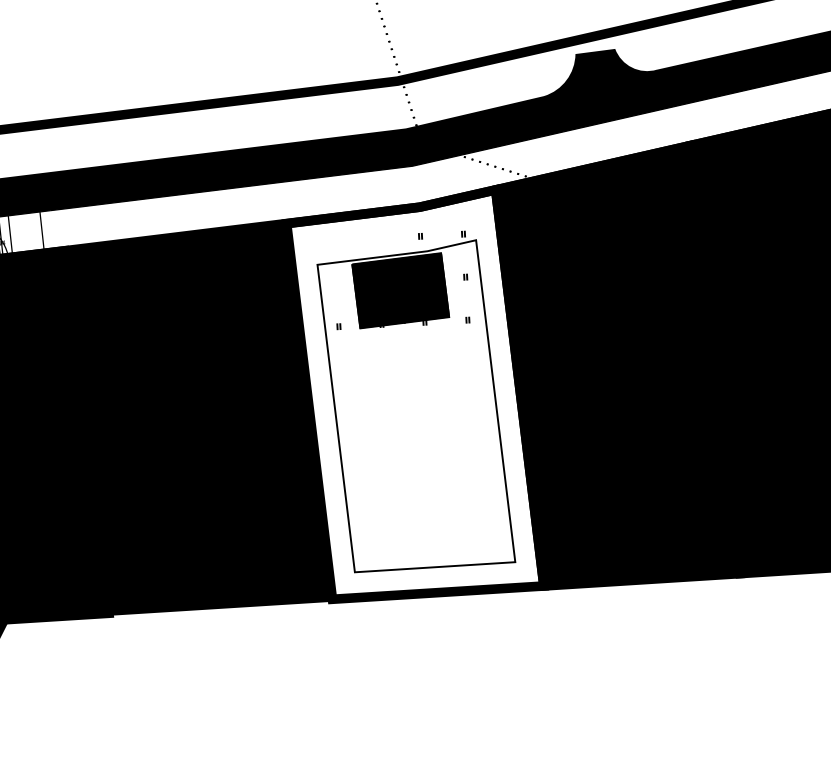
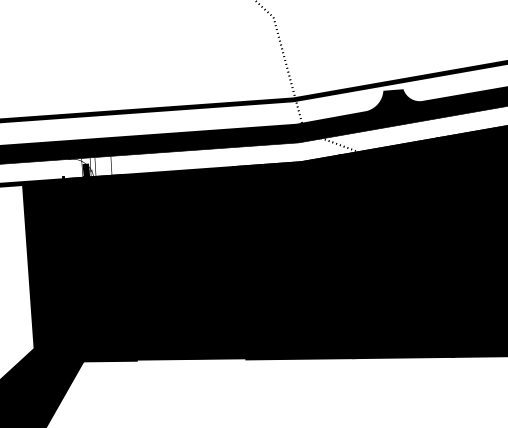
hatch: (415, 392) -> (294, 256), added

